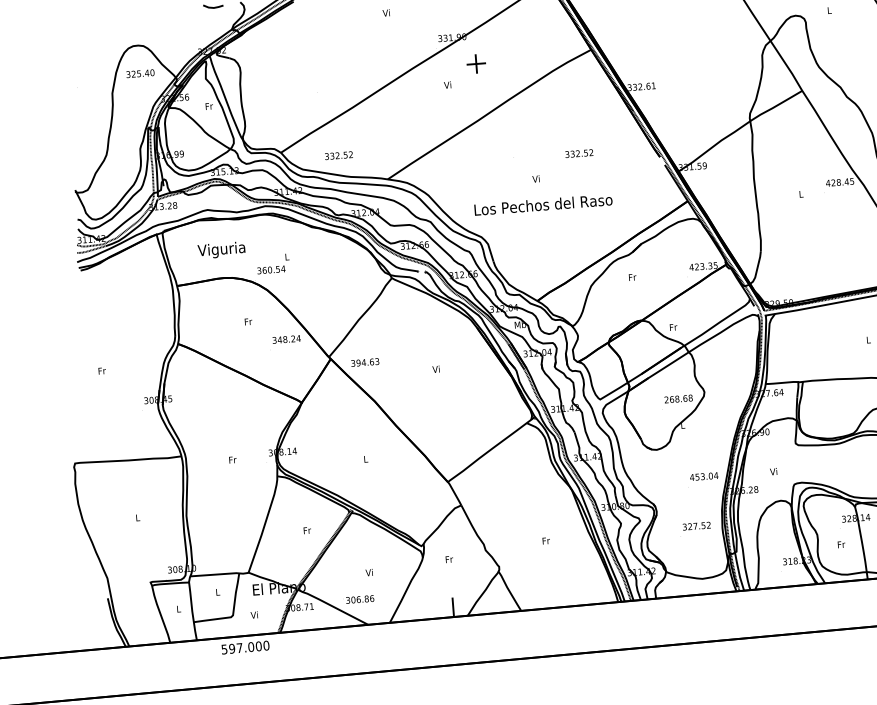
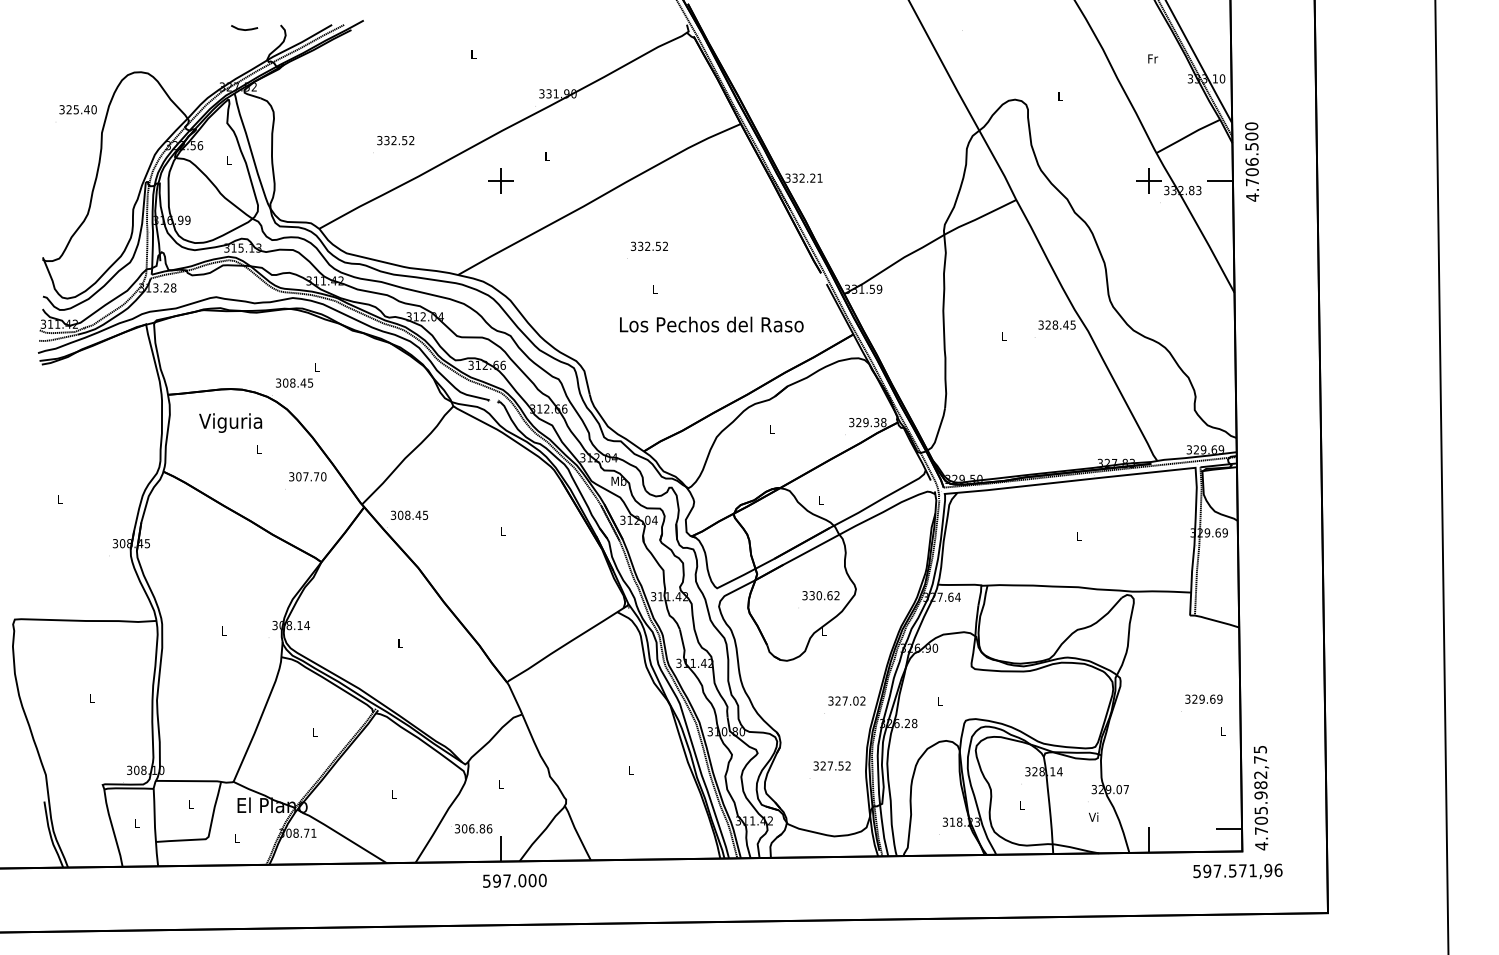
text: (385, 13) -> (472, 54), Vi -> L
part: (475, 63) -> (500, 180), moved
text: (139, 73) -> (77, 109), moved
text: (447, 84) -> (546, 155), Vi -> L
text: (648, 85) -> (812, 177), 332.61 -> 332.21
text: (209, 105) -> (229, 159), Fr -> L
text: (579, 152) -> (649, 245), moved
text: (338, 155) -> (395, 140), moved
text: (535, 178) -> (654, 289), Vi -> L
text: (827, 182) -> (1040, 324), 428.45 -> 328.45
text: (543, 204) -> (711, 324), moved
text: (221, 249) -> (230, 422), moved
text: (703, 266) -> (867, 422), 423.35 -> 329.38
text: (274, 269) -> (298, 382), 360.54 -> 308.45
text: (632, 277) -> (772, 429), Fr -> L
text: (248, 321) -> (259, 449), Fr -> L
text: (673, 326) -> (821, 499), Fr -> L
text: (288, 339) -> (310, 476), 348.24 -> 307.70
text: (367, 361) -> (412, 514), 394.63 -> 308.45
text: (435, 369) -> (502, 531), Vi -> L
text: (102, 370) -> (60, 499), Fr -> L
text: (678, 398) -> (820, 595), 268.68 -> 330.62
text: (233, 459) -> (224, 630), Fr -> L
text: (773, 471) -> (939, 701), Vi -> L
text: (703, 476) -> (846, 700), 453.04 -> 327.02
text: (307, 530) -> (315, 731), Fr -> L
text: (546, 540) -> (631, 769), Fr -> L
text: (841, 544) -> (1022, 804), Fr -> L
text: (449, 559) -> (500, 784), Fr -> L
text: (369, 572) -> (393, 793), Vi -> L
text: (358, 599) -> (471, 828), moved
text: (254, 614) -> (236, 838), Vi -> L
text: (245, 647) -> (514, 880), moved

